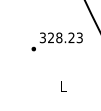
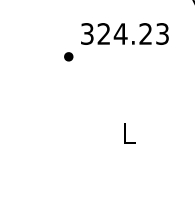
text: (59, 37) -> (121, 33), 328.23 -> 324.23

